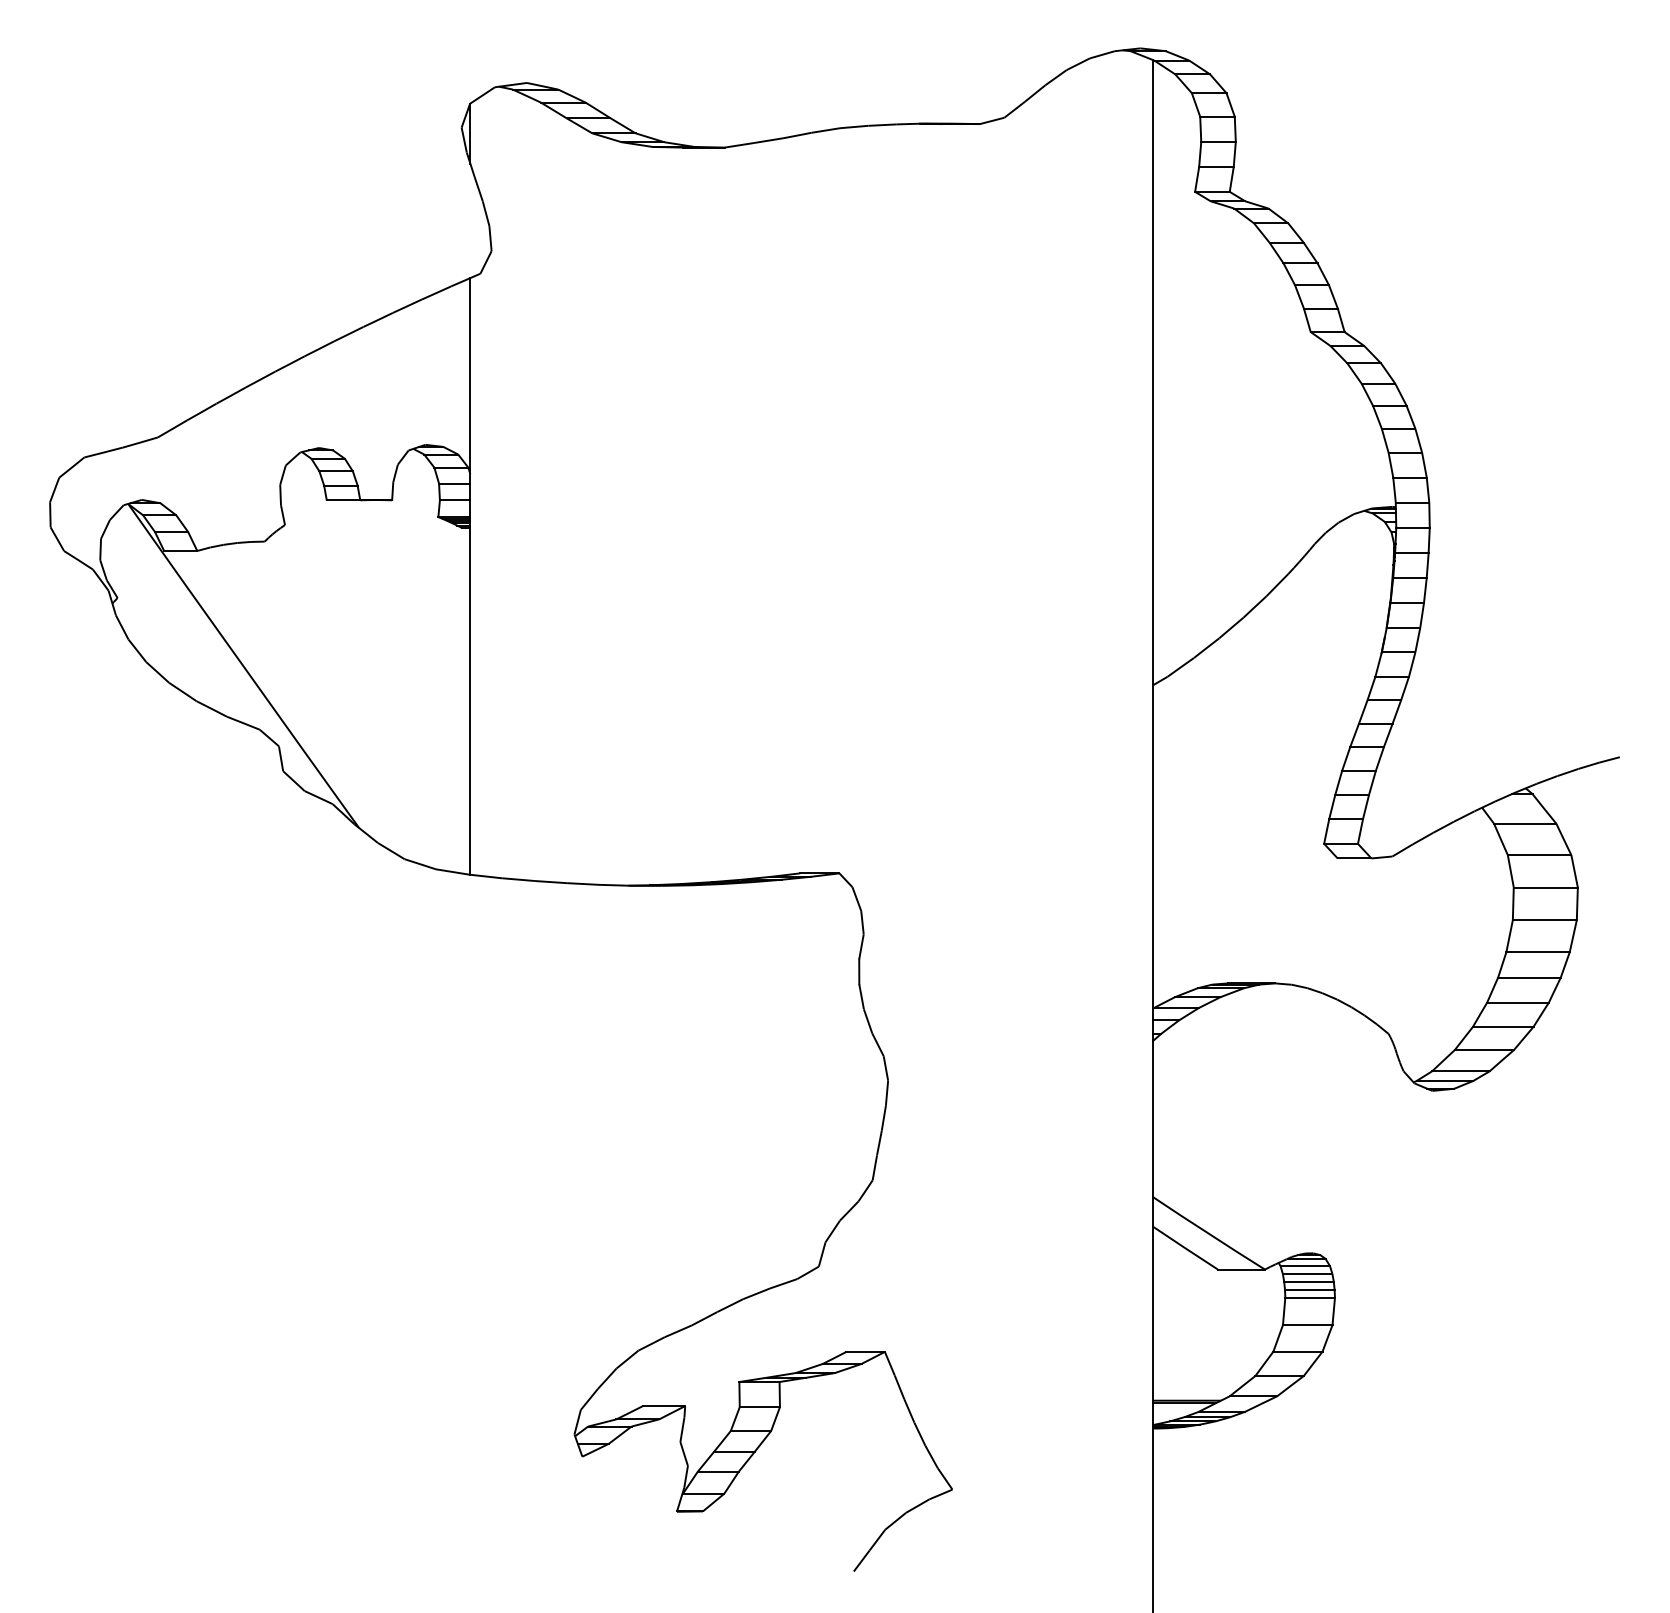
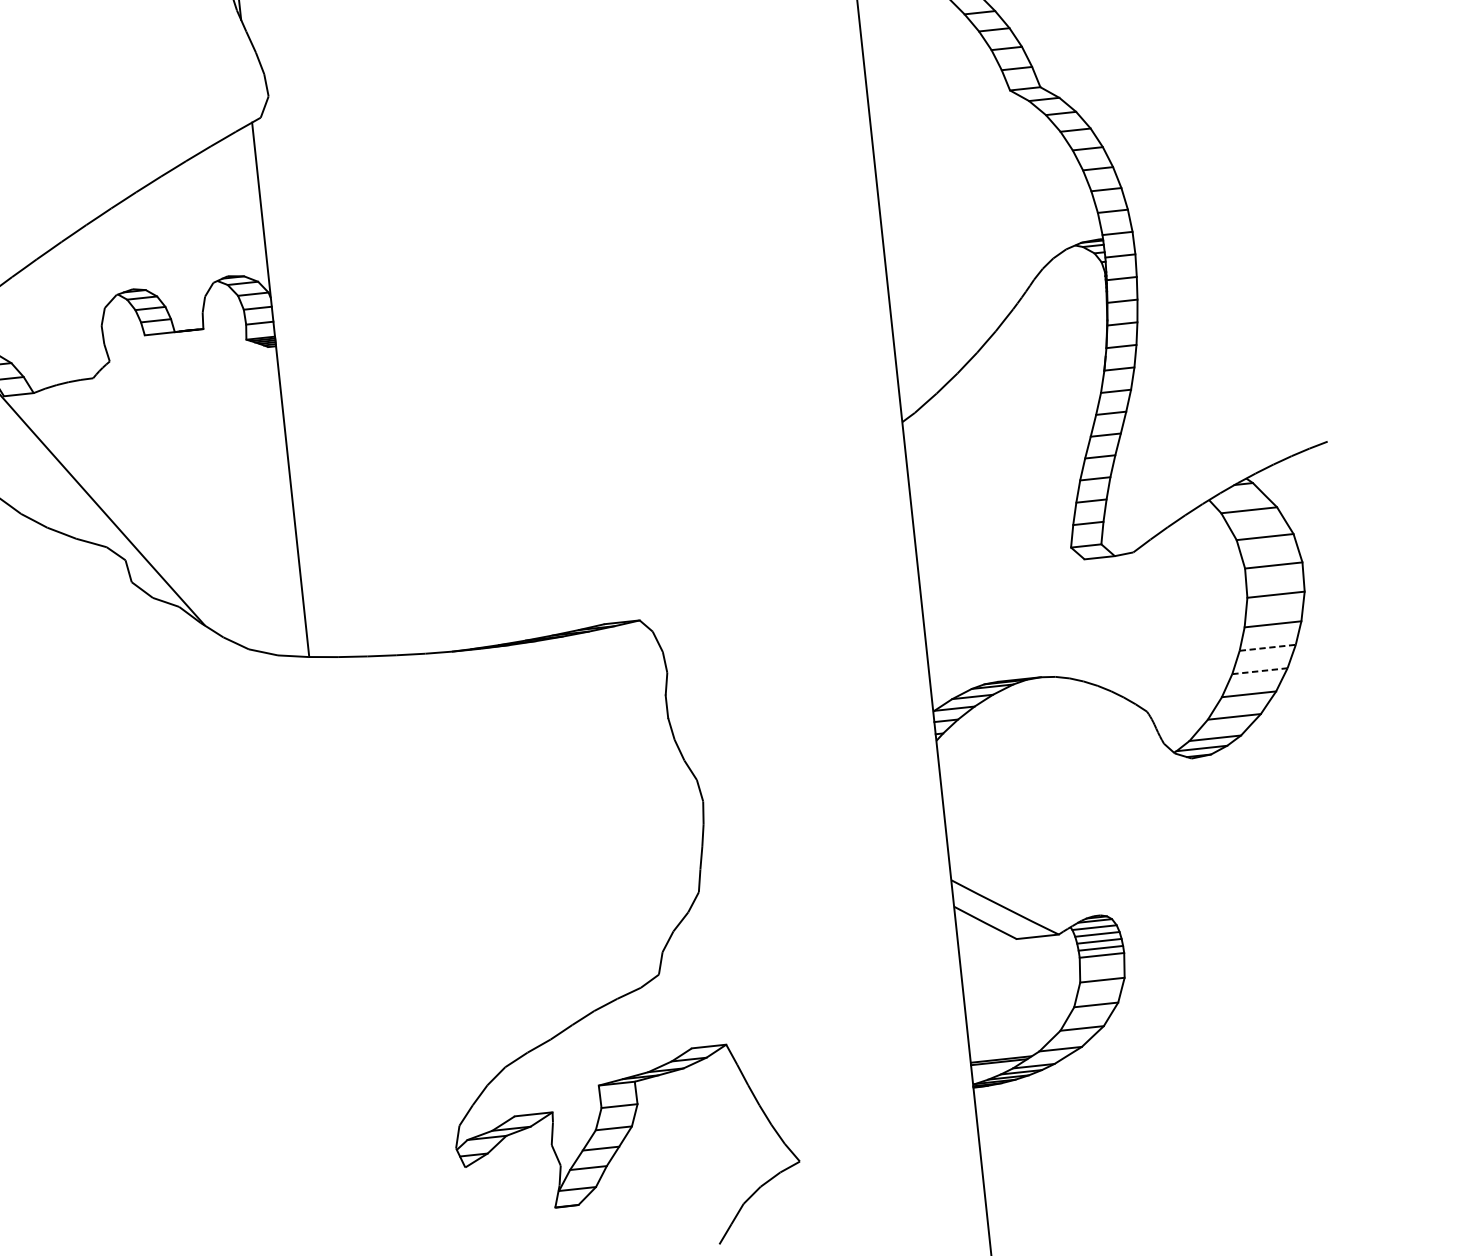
line: (1529, 977) -> (1267, 647), solid -> dashed
line: (1518, 1002) -> (1260, 671), solid -> dashed

